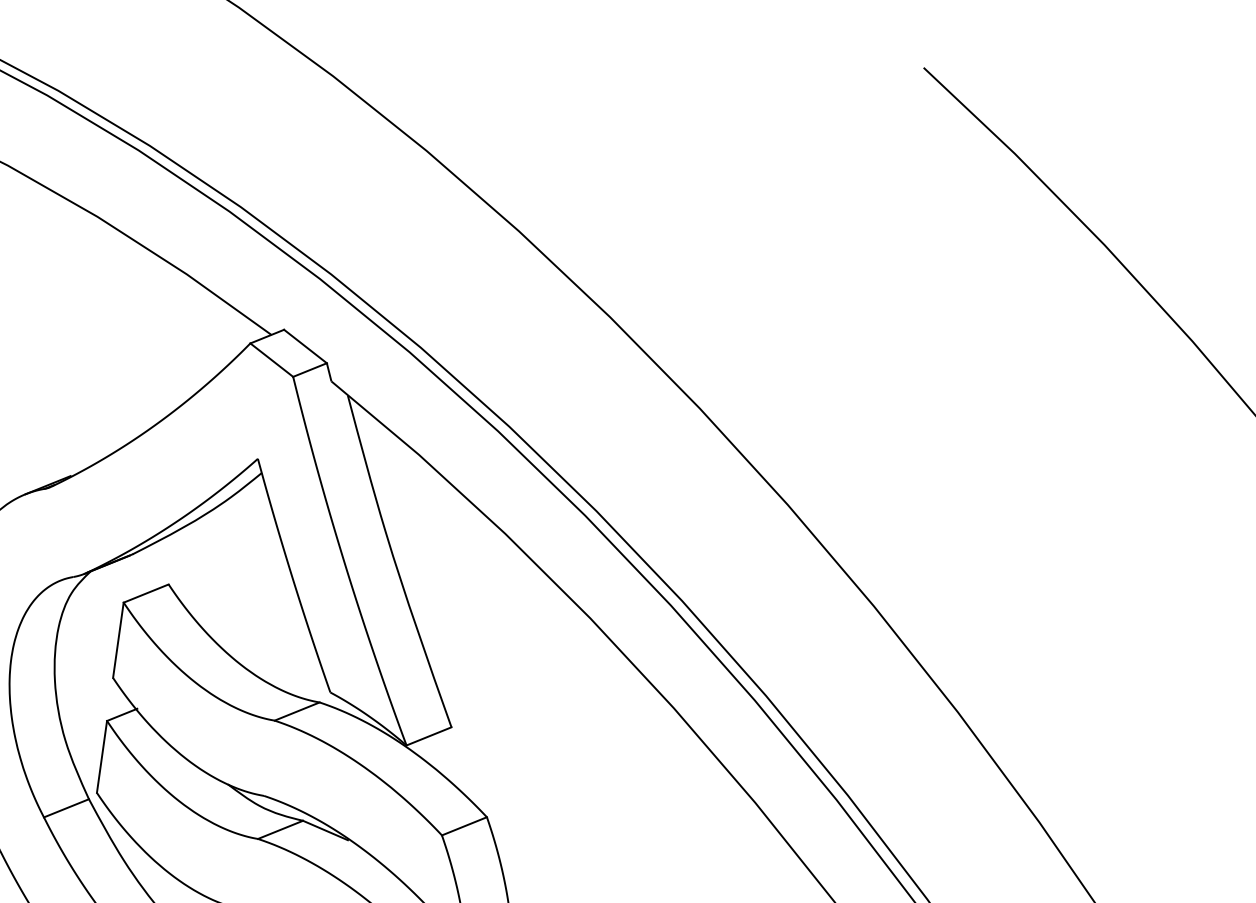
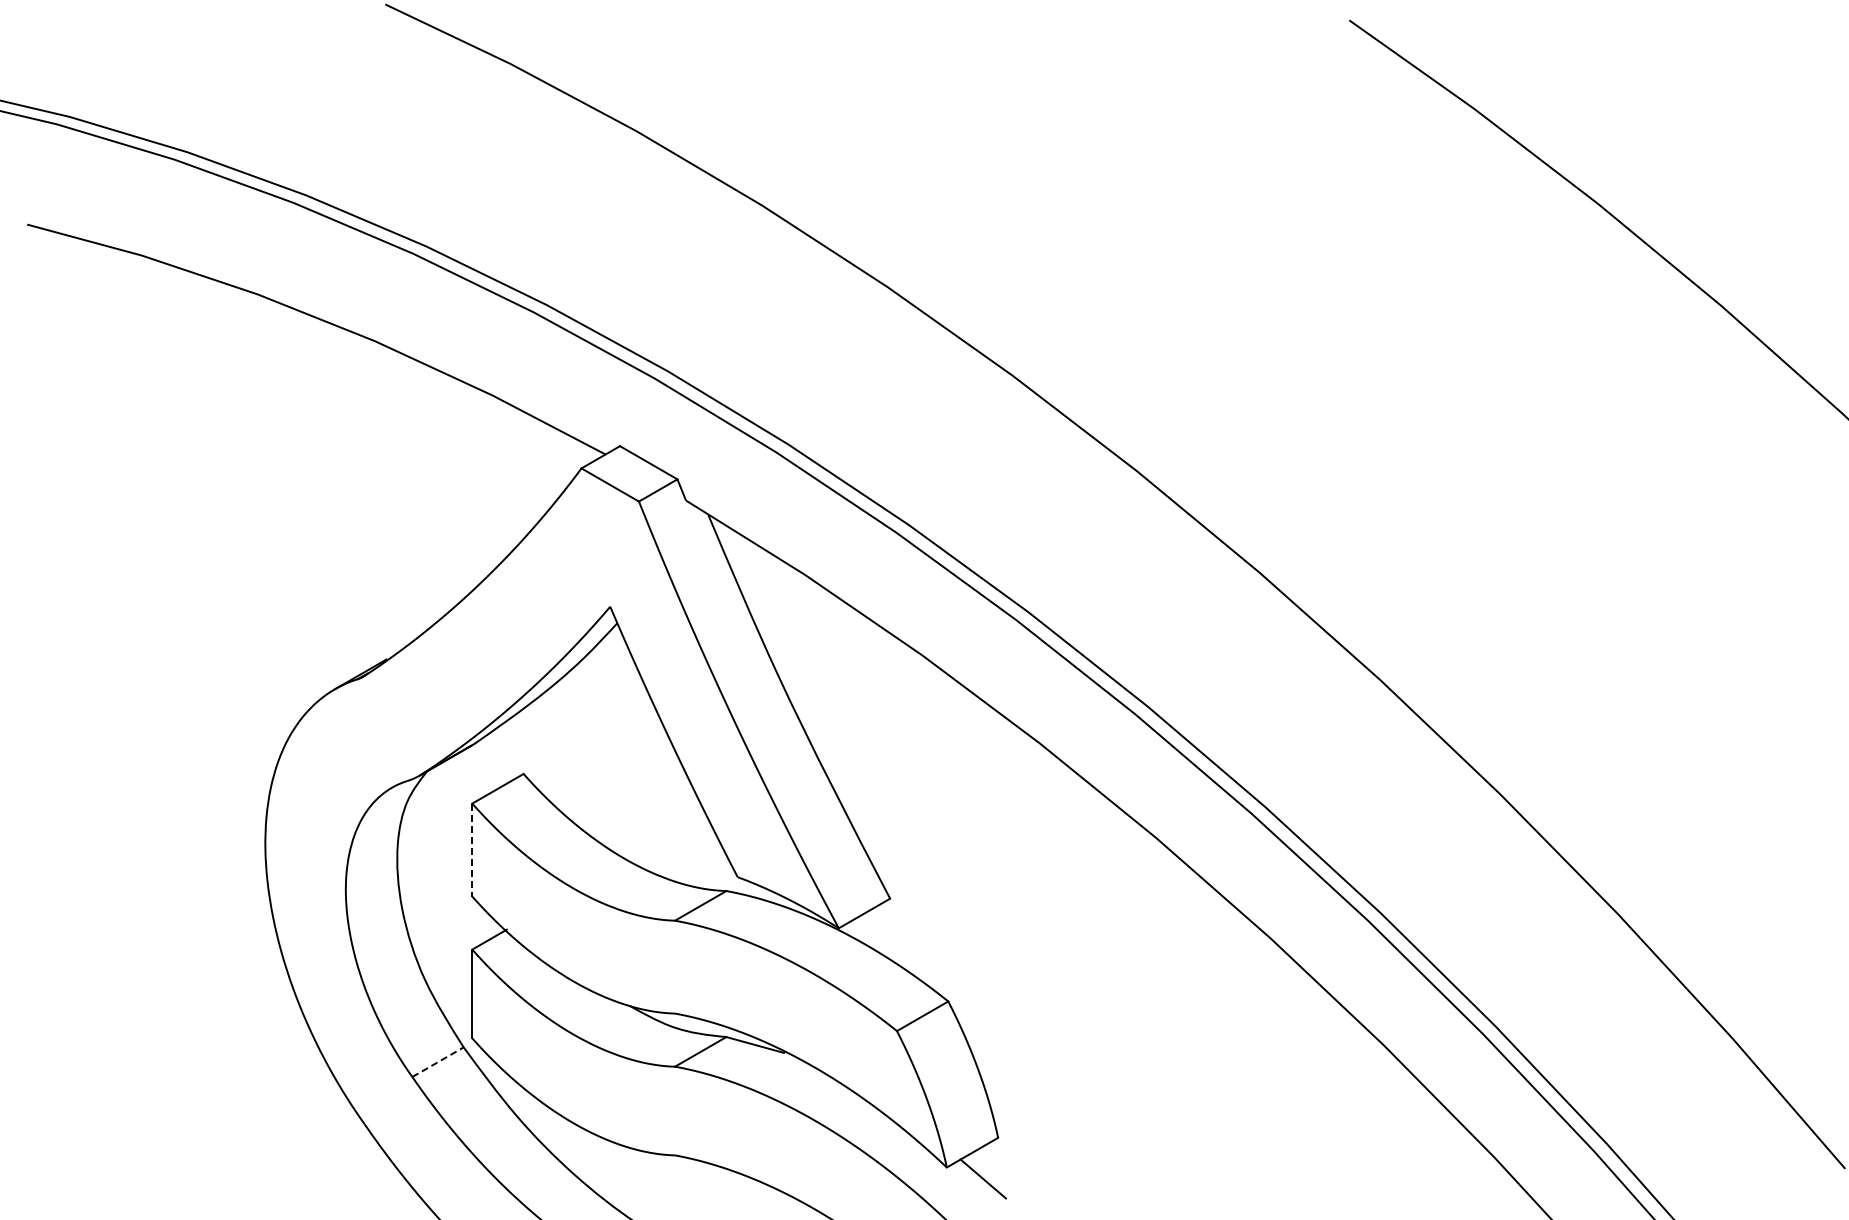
line: (118, 640) -> (472, 850), solid -> dashed
line: (66, 808) -> (438, 1062), solid -> dashed

